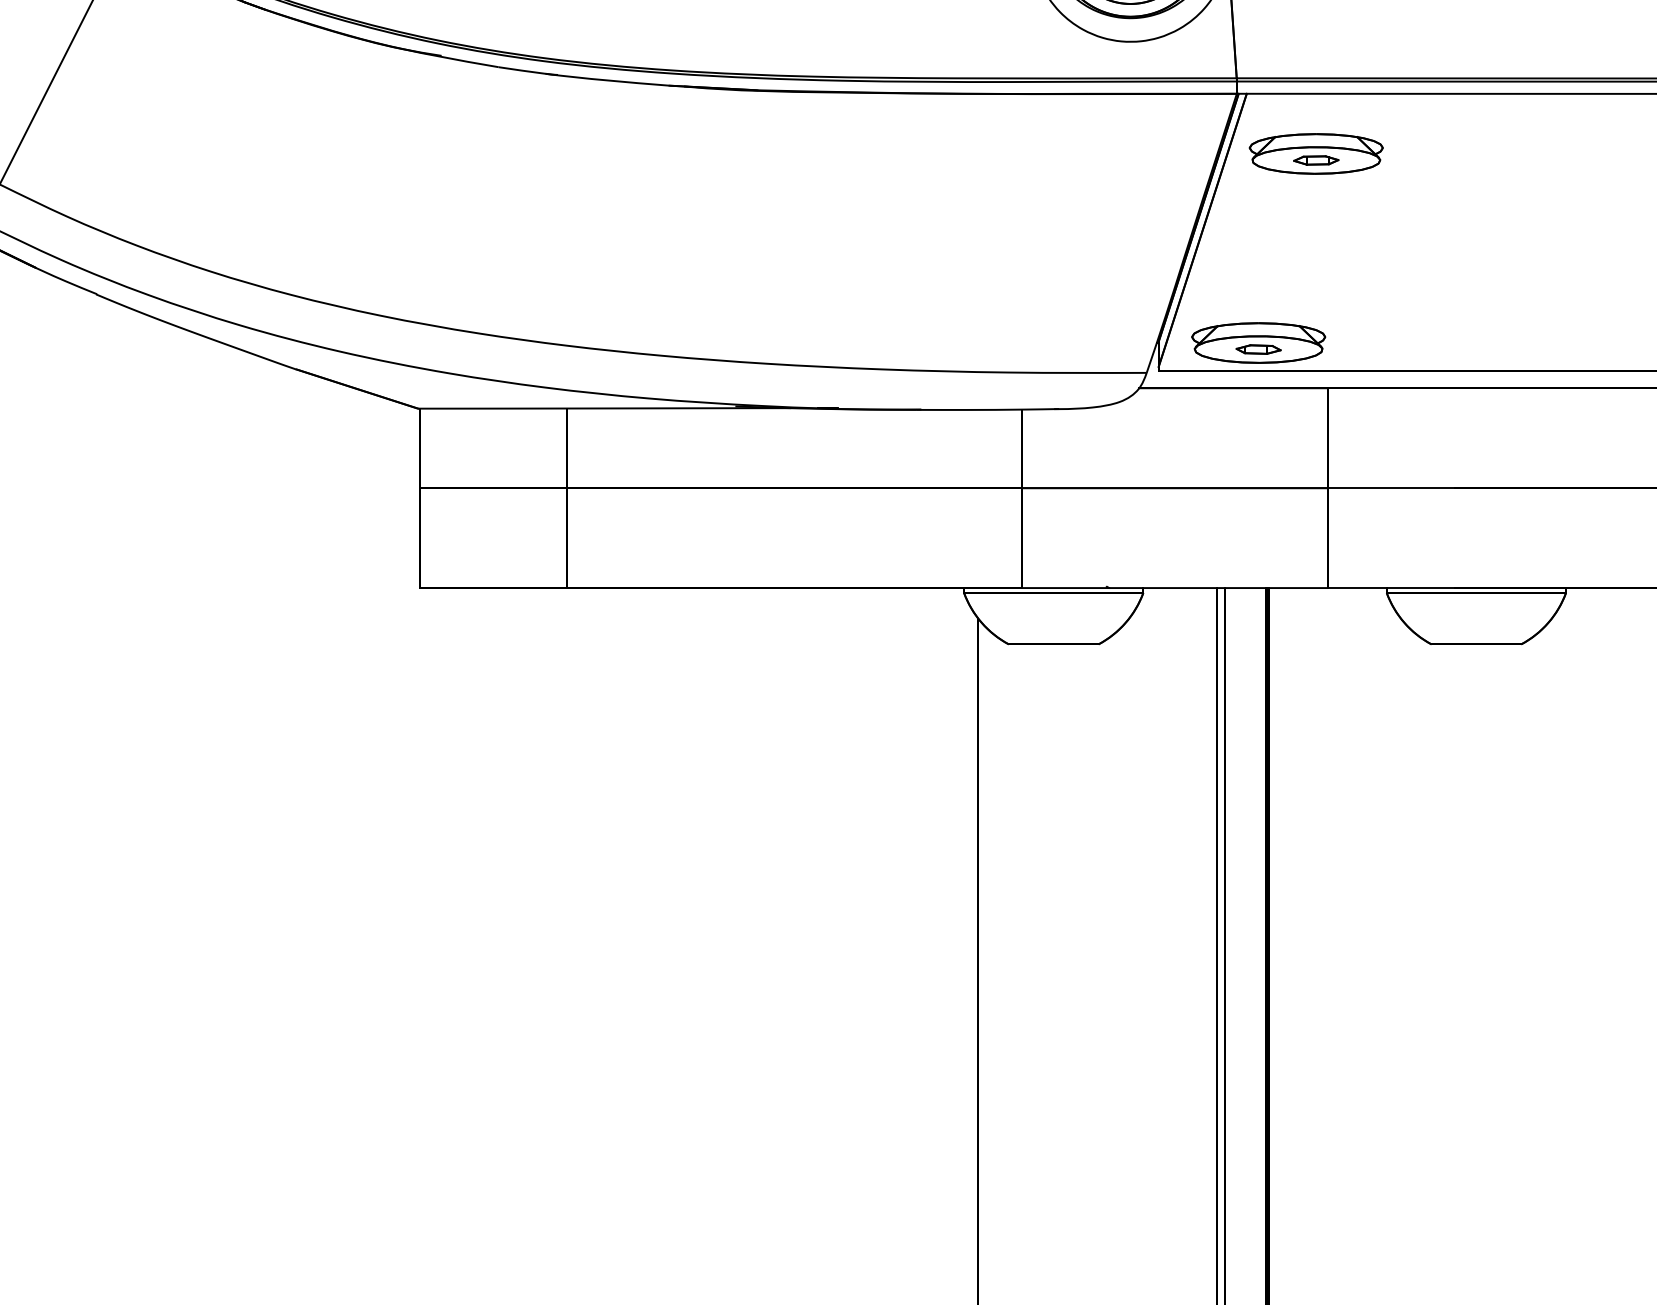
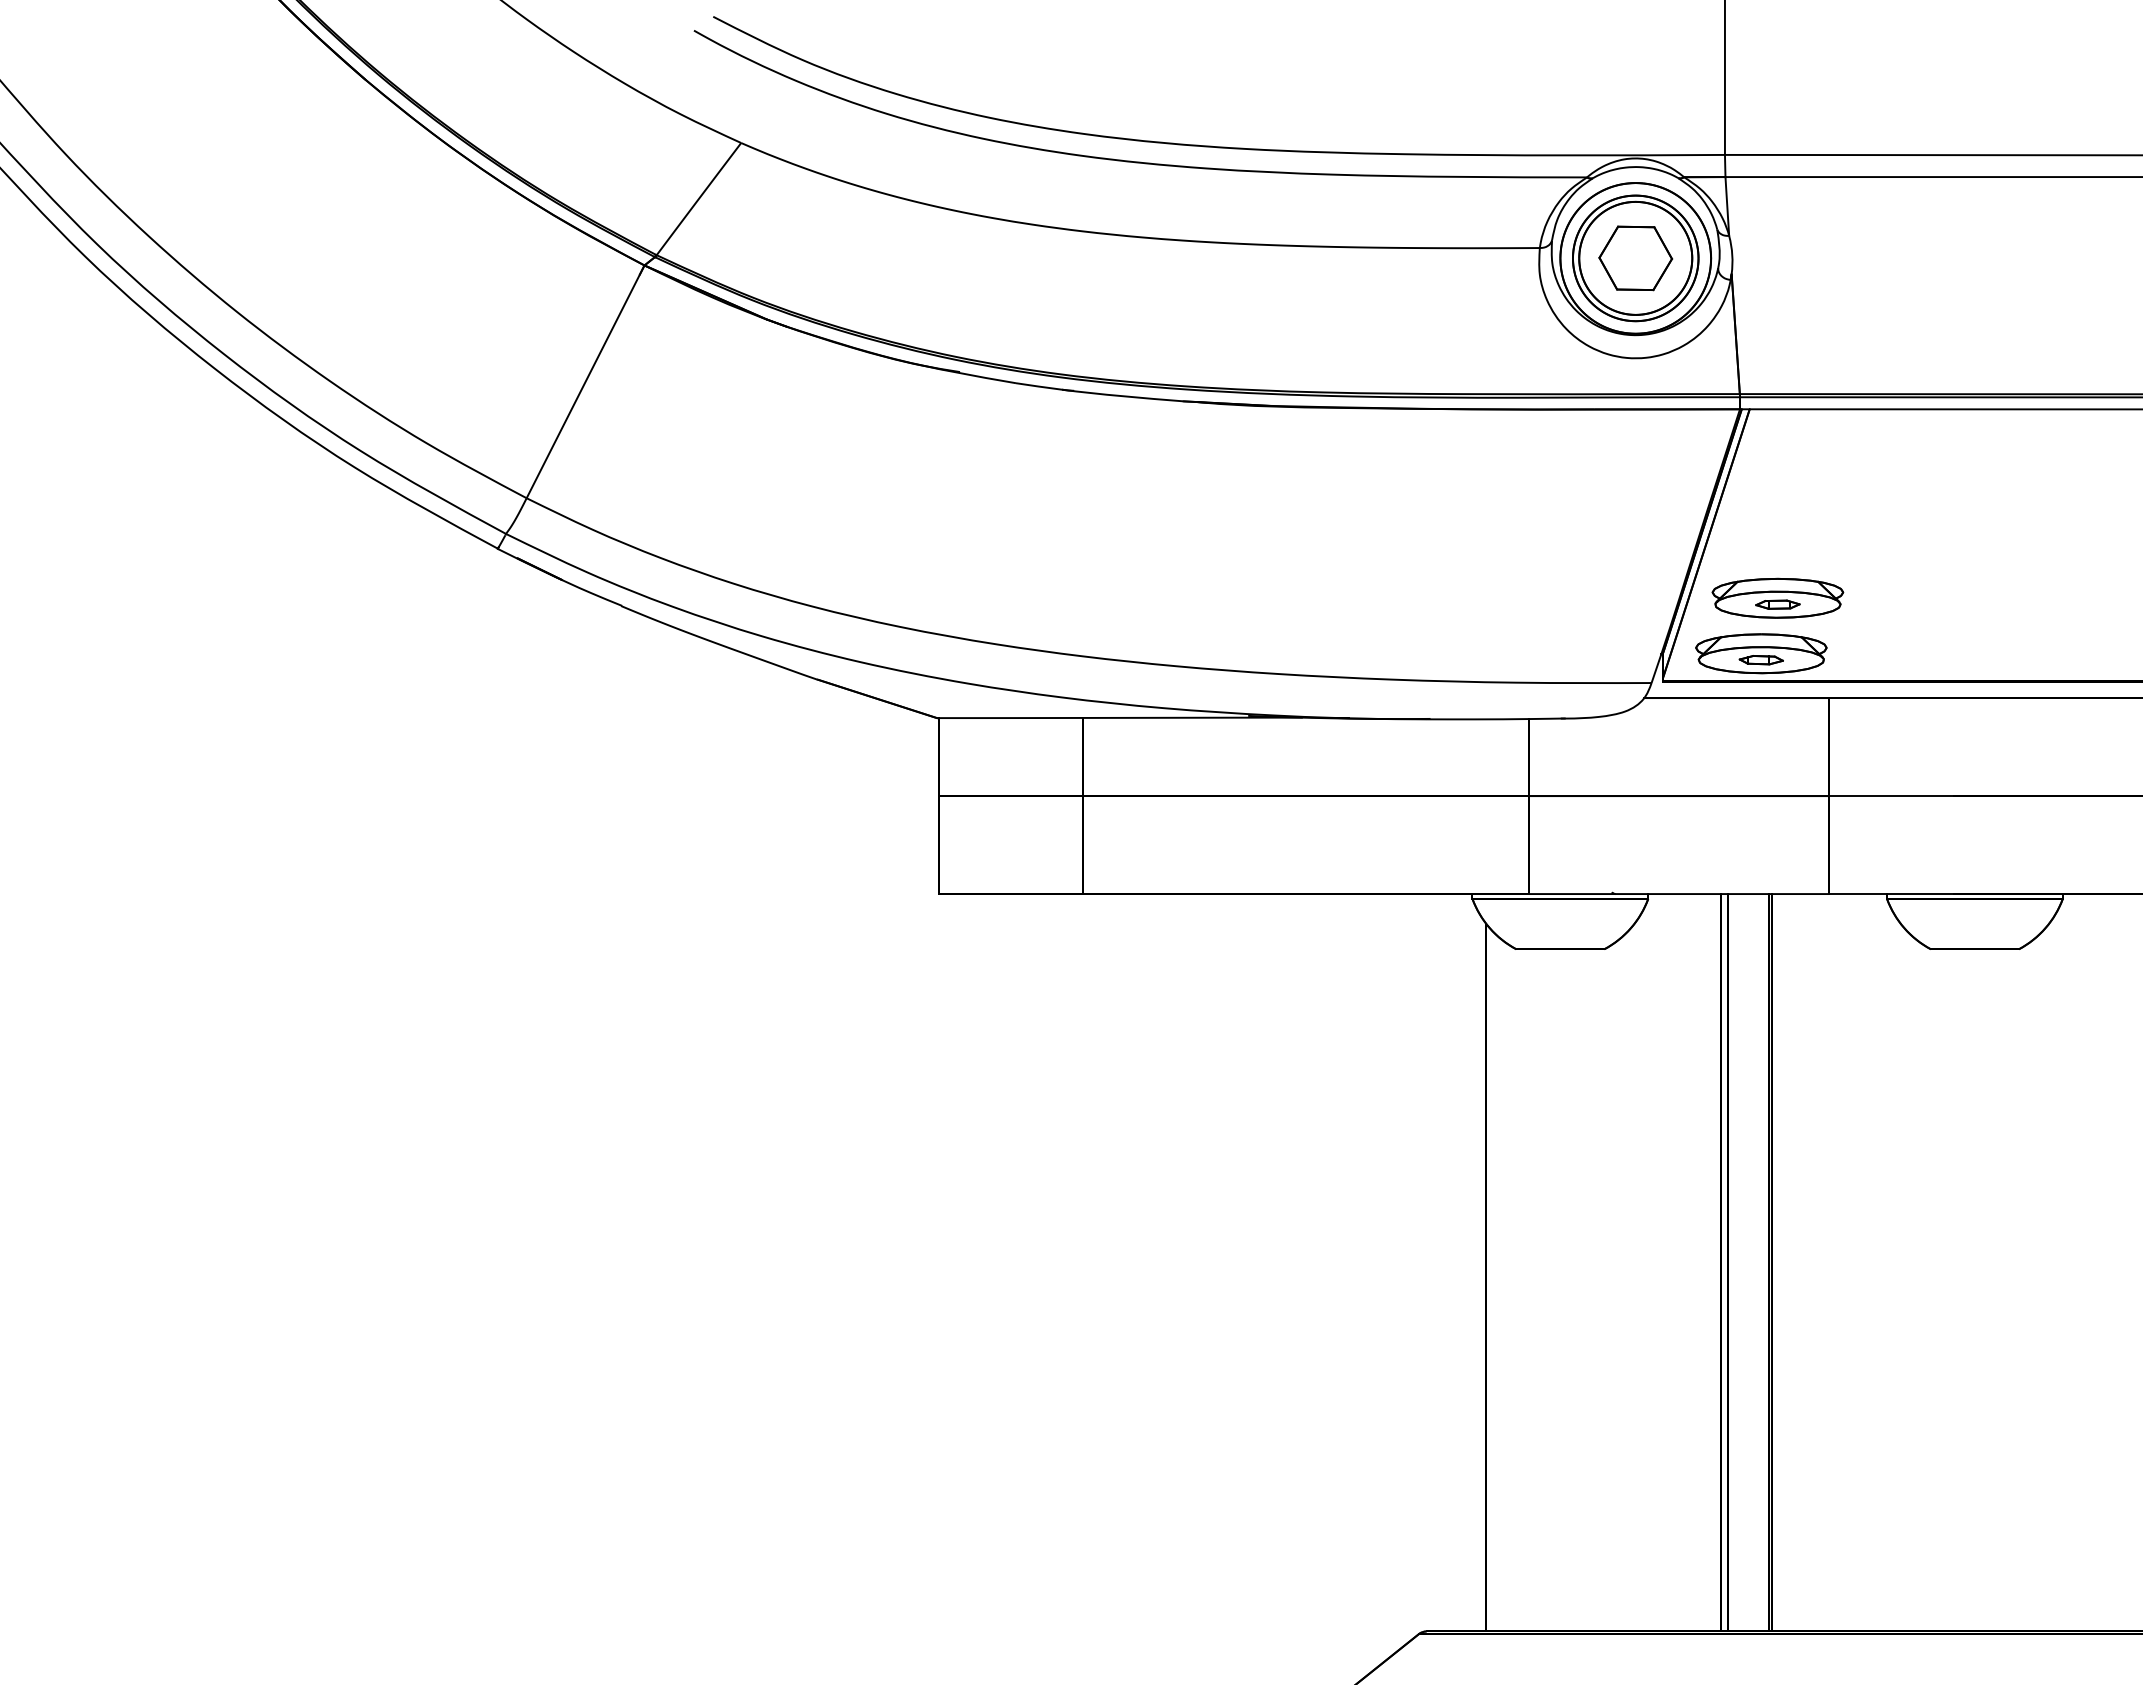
part: (1315, 153) -> (1777, 597), moved

